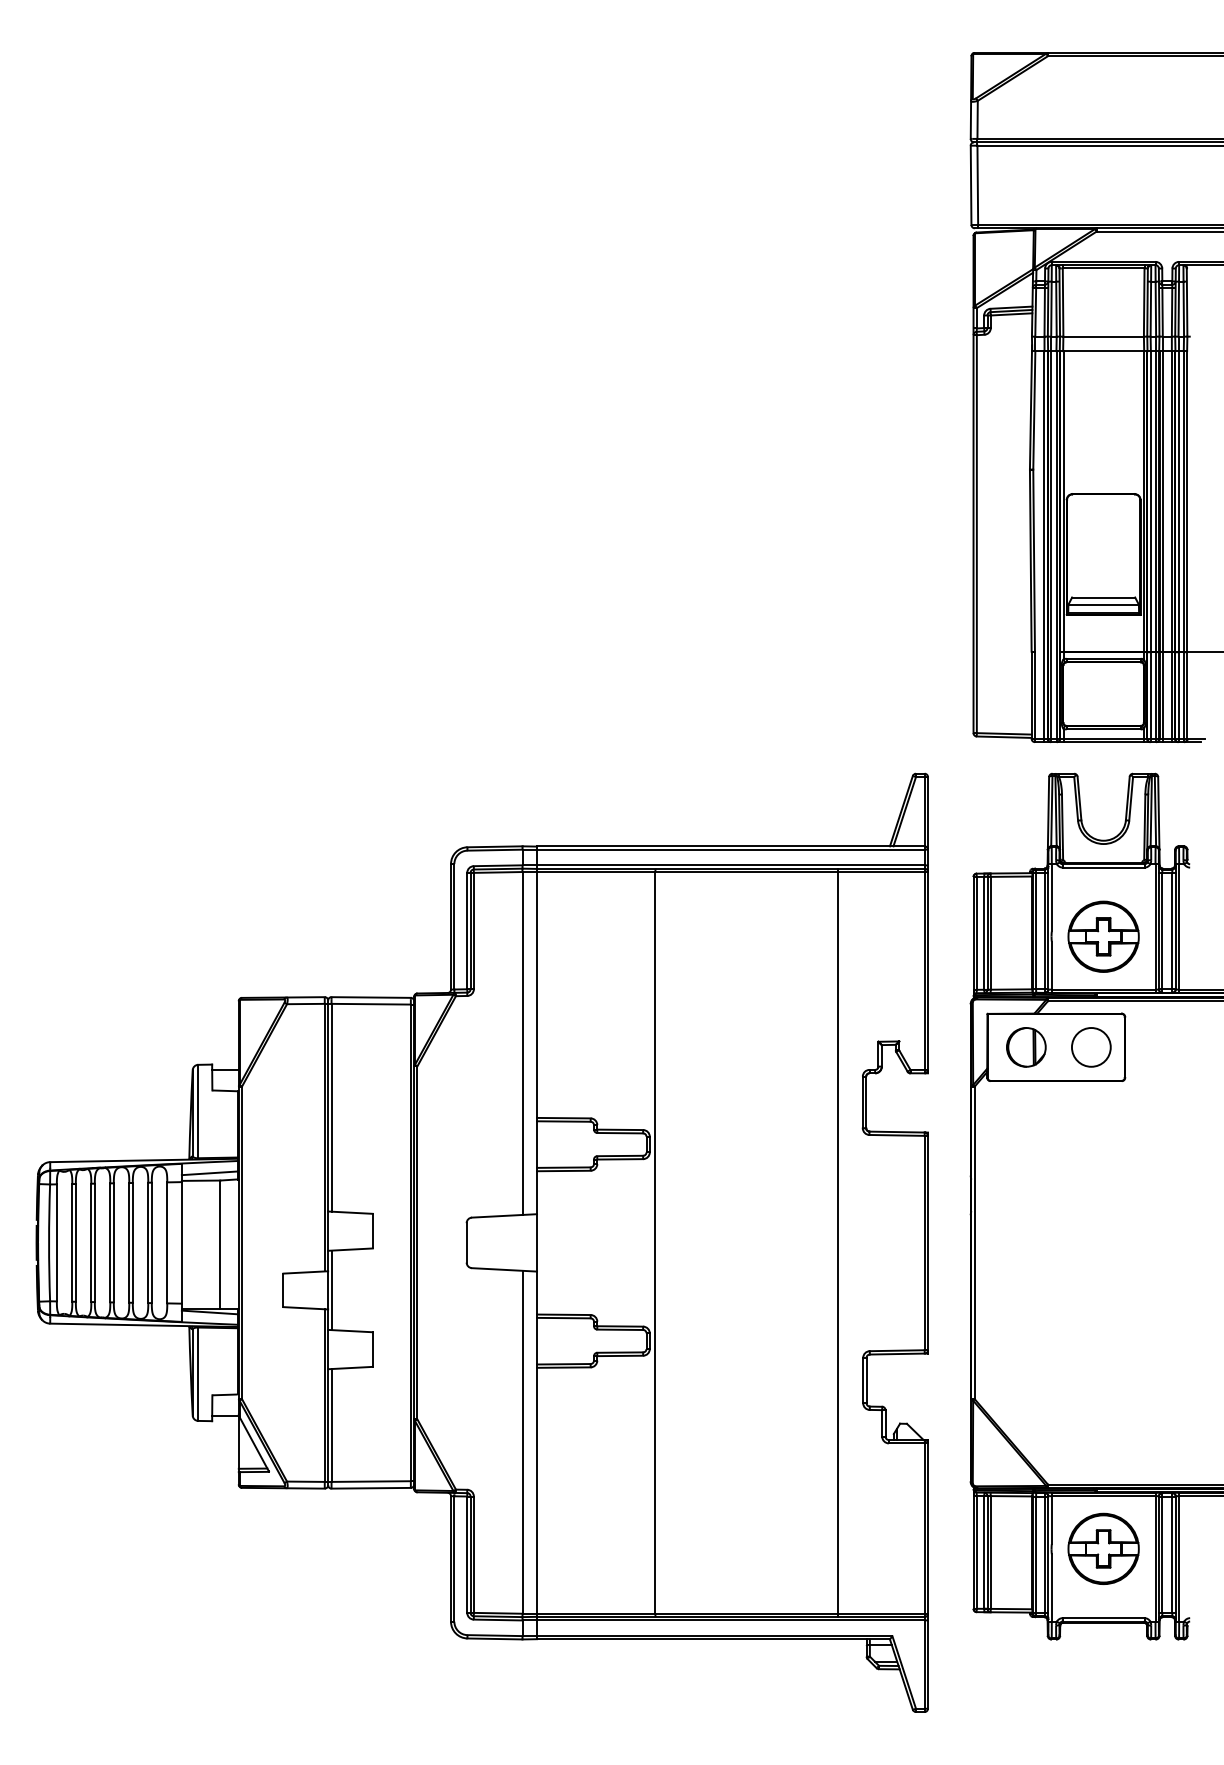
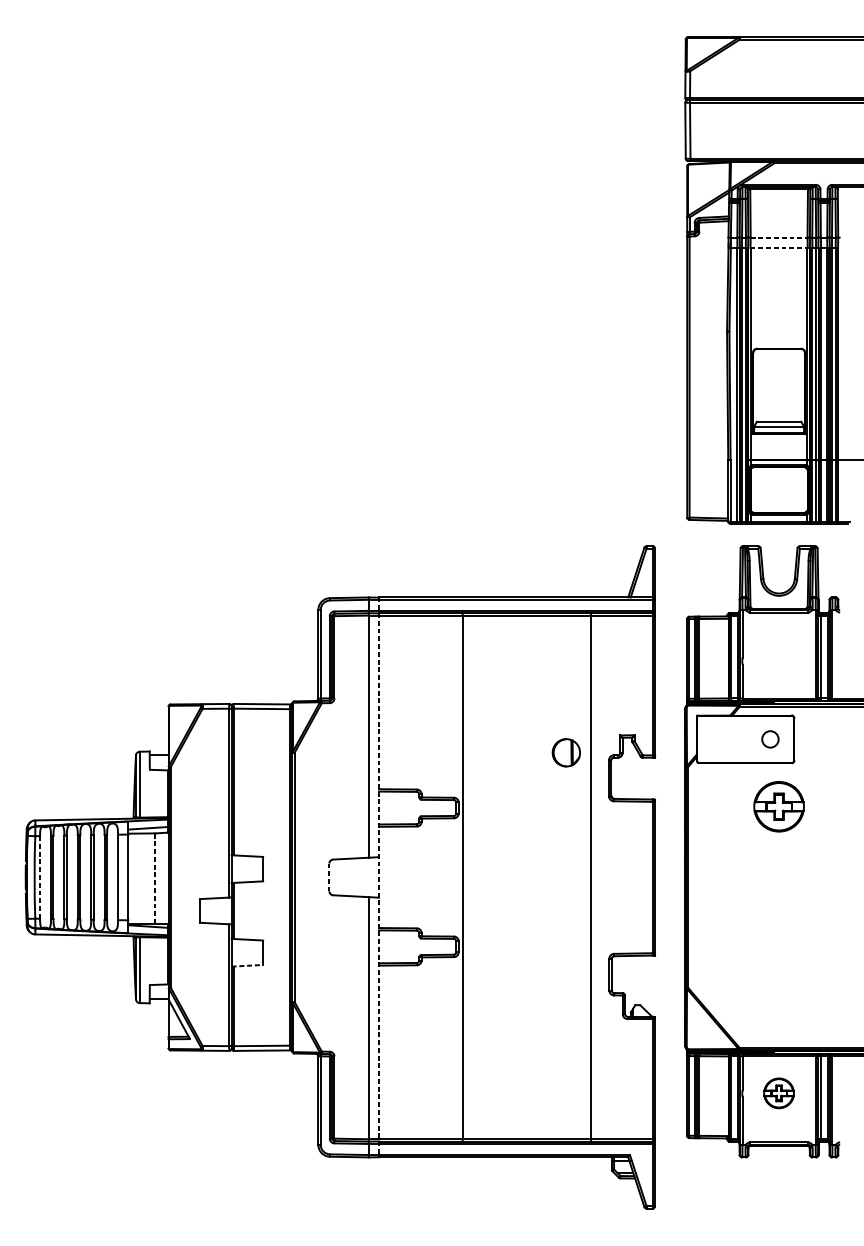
line: (1104, 336) -> (779, 237), solid -> dashed
line: (1103, 351) -> (778, 248), solid -> dashed
part: (1103, 936) -> (778, 806), moved
part: (1026, 1047) -> (566, 752), moved
circle: (1090, 1047) -> (769, 739), size x0.6
line: (56, 1242) -> (39, 877), solid -> dashed
line: (466, 1242) -> (329, 877), solid -> dashed
line: (537, 1242) -> (379, 877), solid -> dashed
line: (220, 1244) -> (155, 878), solid -> dashed
line: (350, 1368) -> (247, 966), solid -> dashed
part: (1103, 1548) -> (778, 1093), size x0.6

